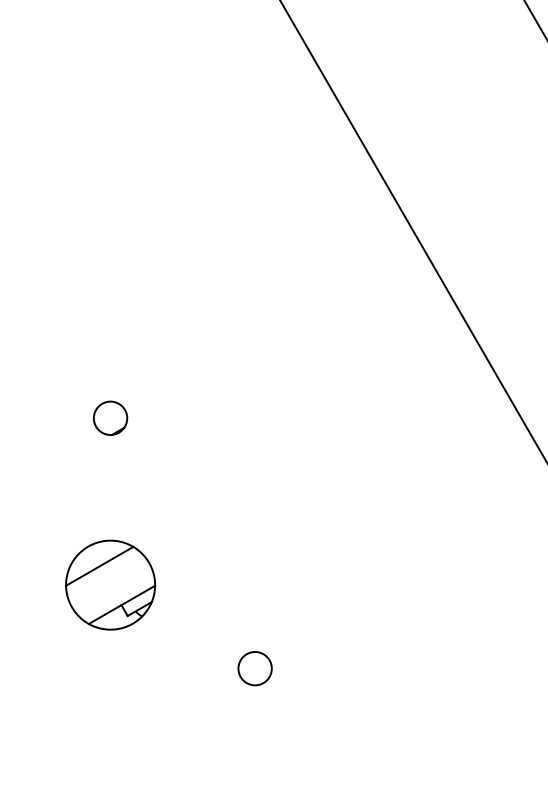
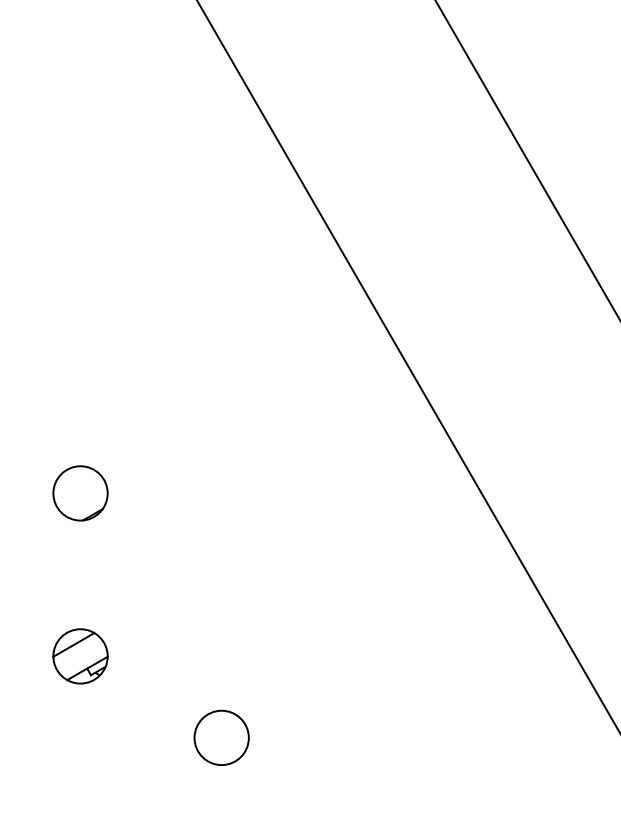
part: (110, 418) -> (80, 493), size x1.67
part: (110, 585) -> (80, 656), size x0.62
circle: (254, 668) -> (221, 737), size x1.67

